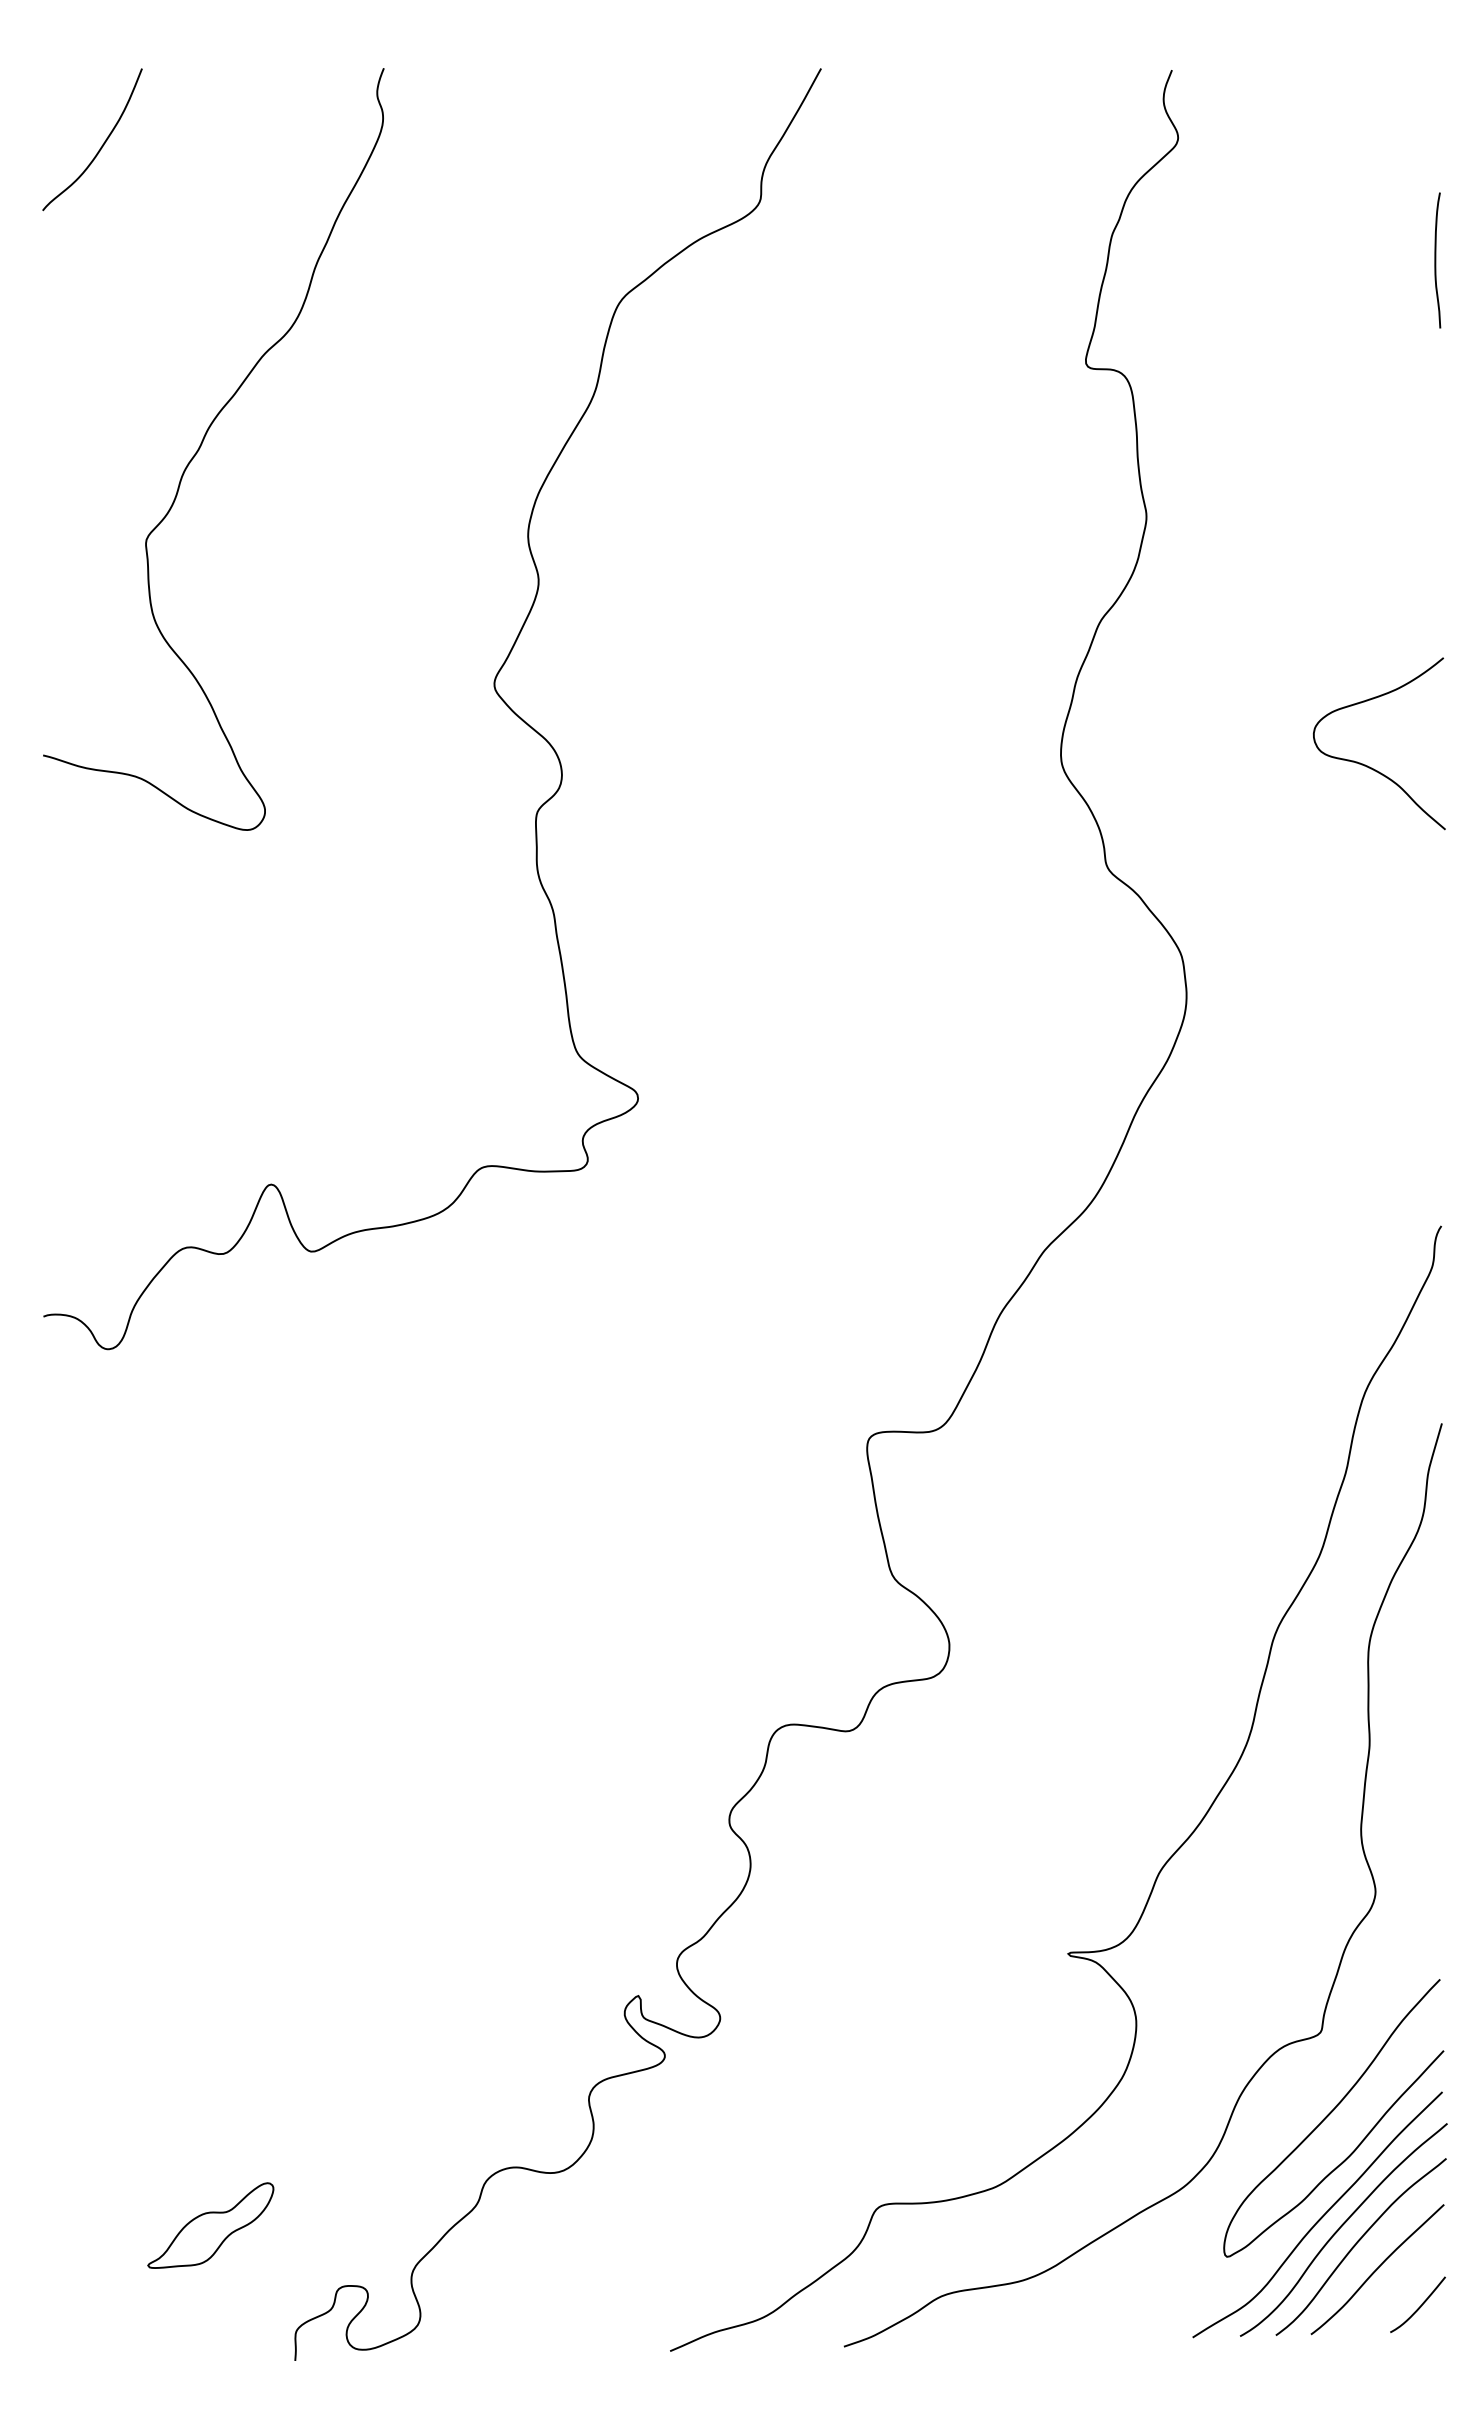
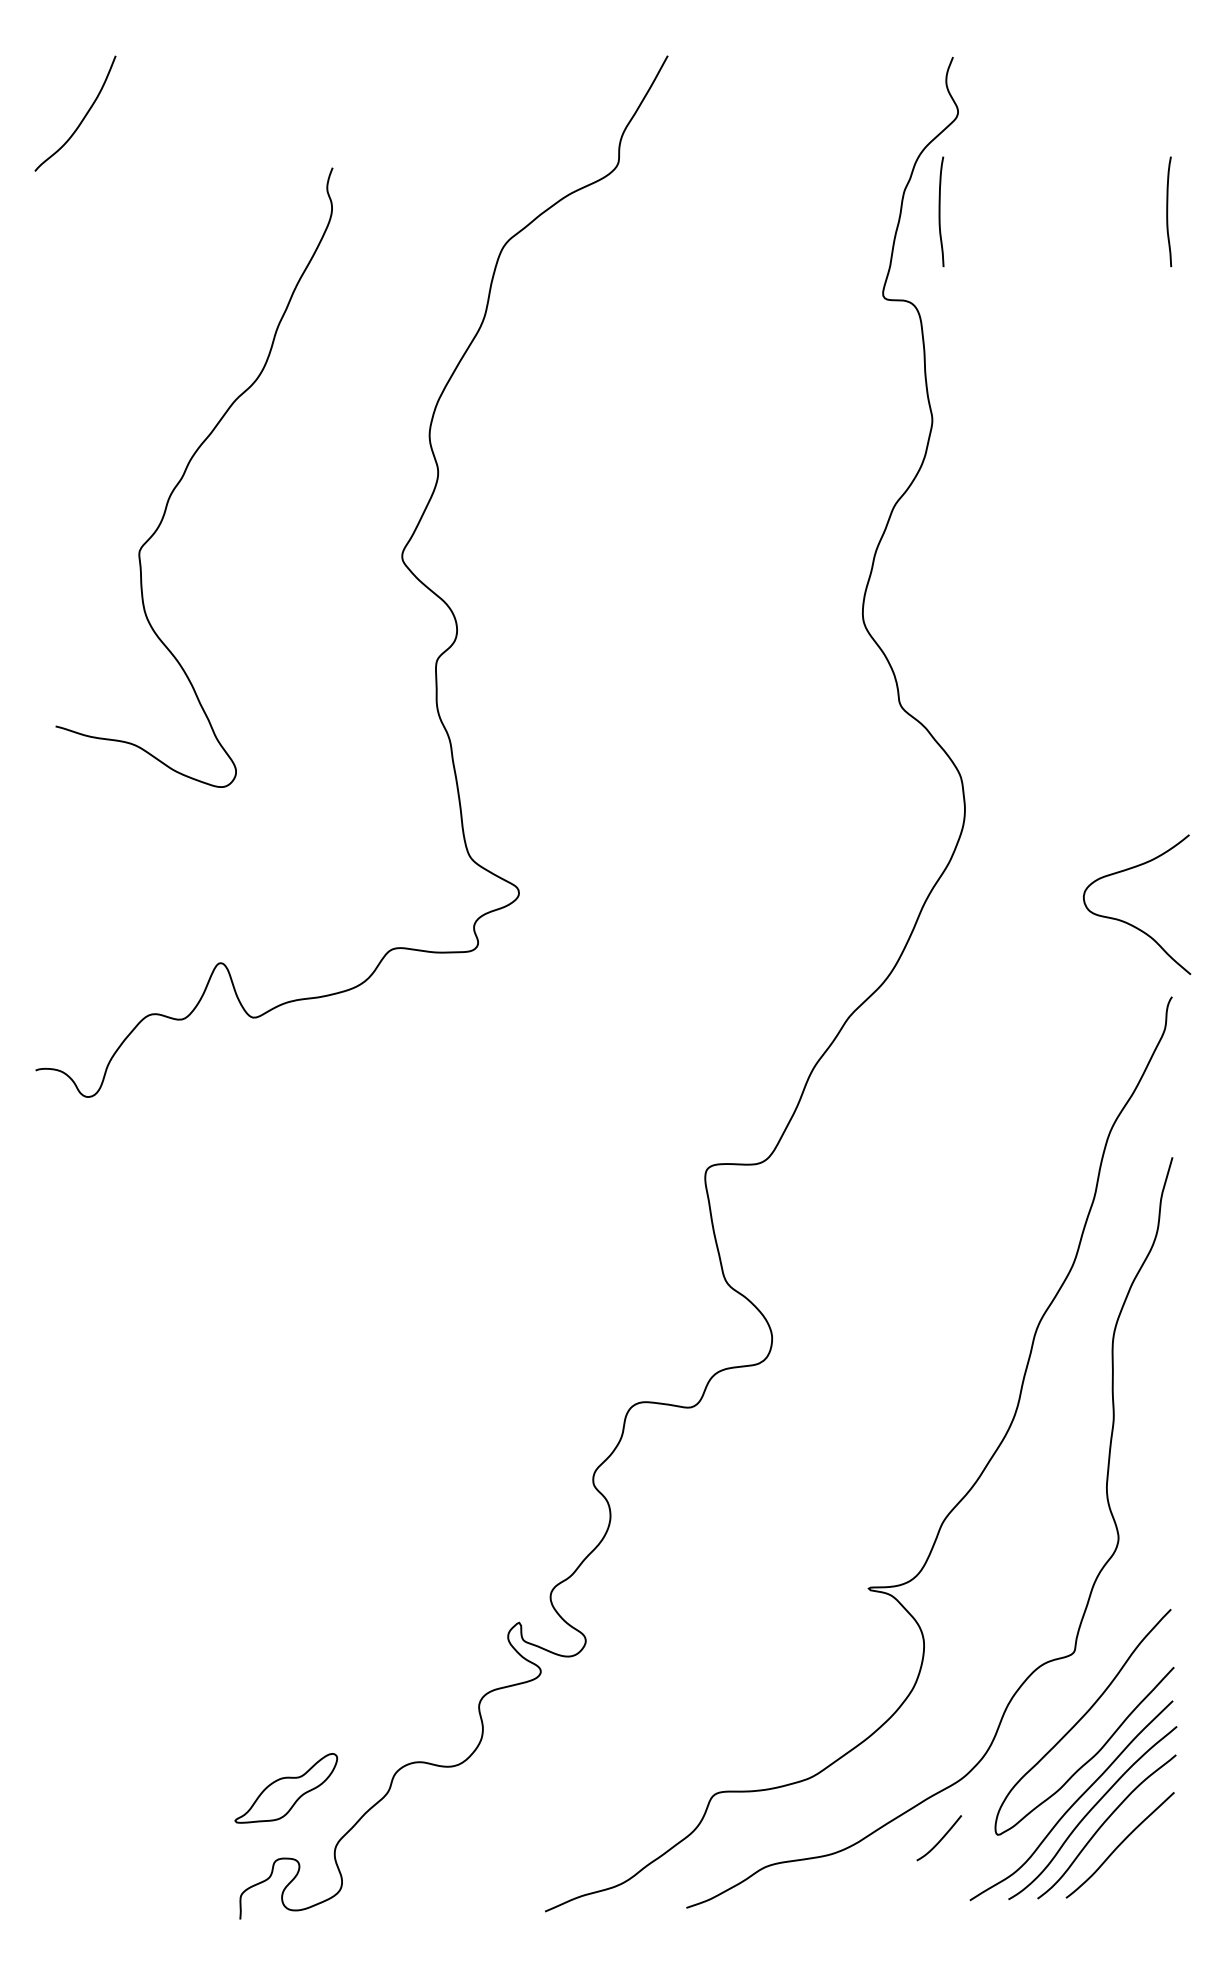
curve: (1156, 260) -> (940, 211), added
curve: (202, 444) -> (185, 473), moved
curve: (1367, 765) -> (1127, 922), moved
part: (210, 2225) -> (286, 1788), moved
curve: (1419, 2306) -> (940, 1839), moved

